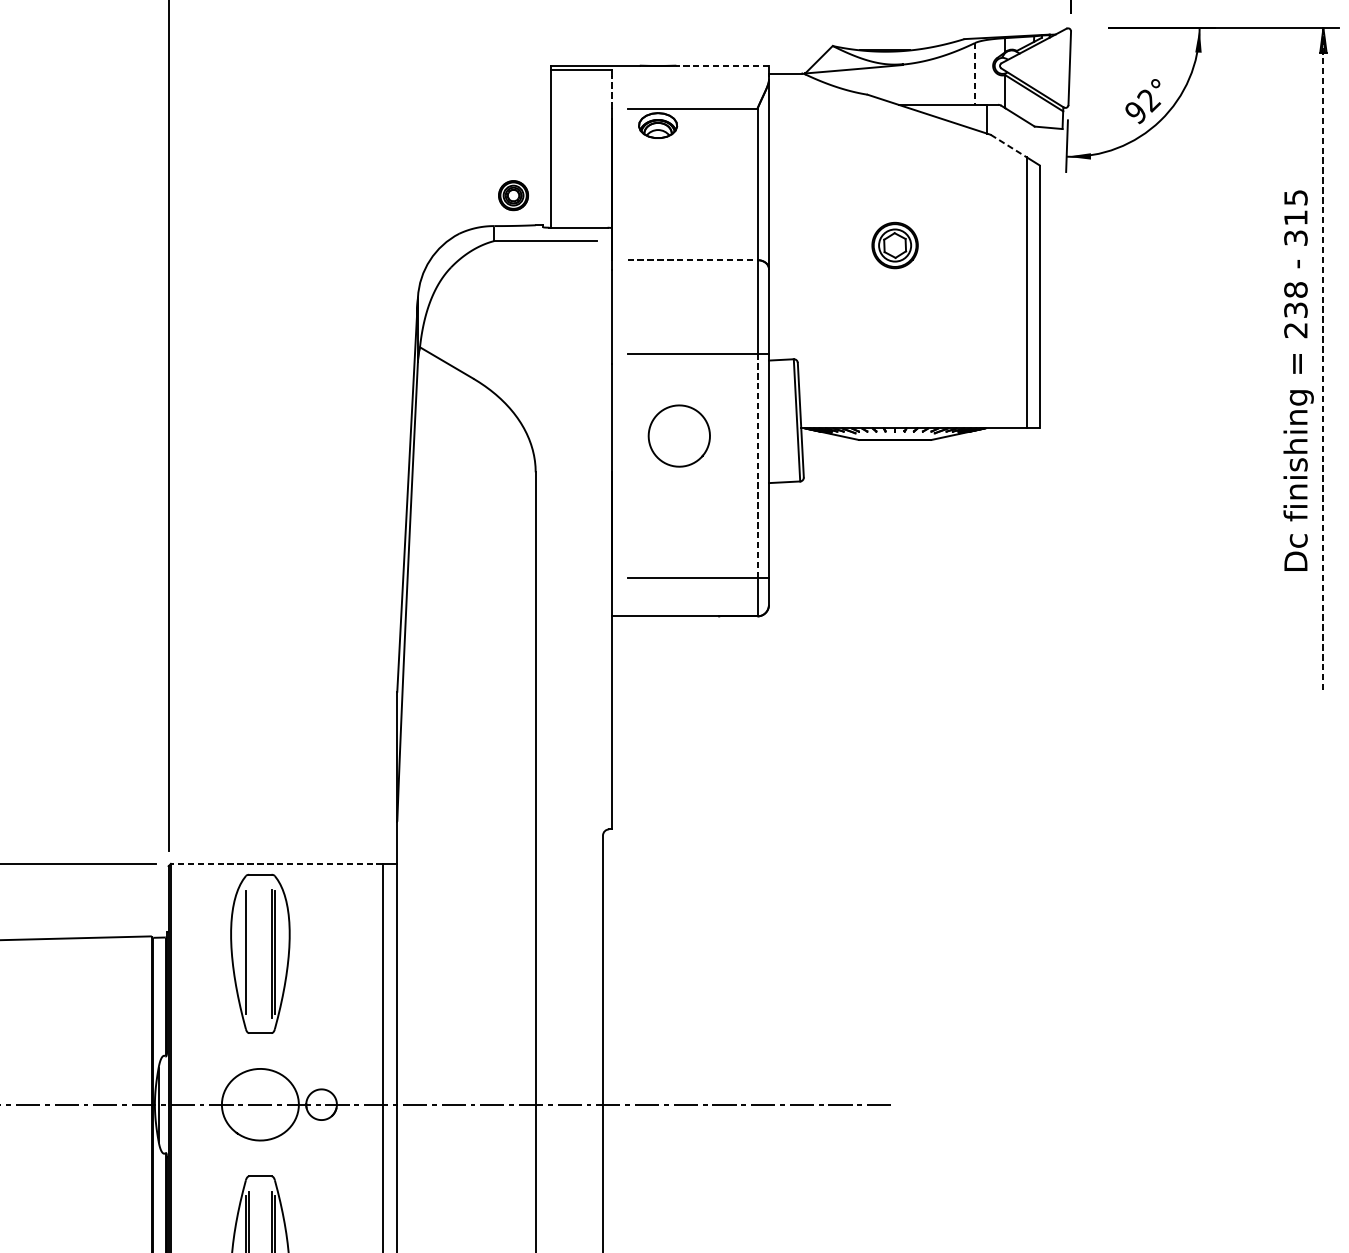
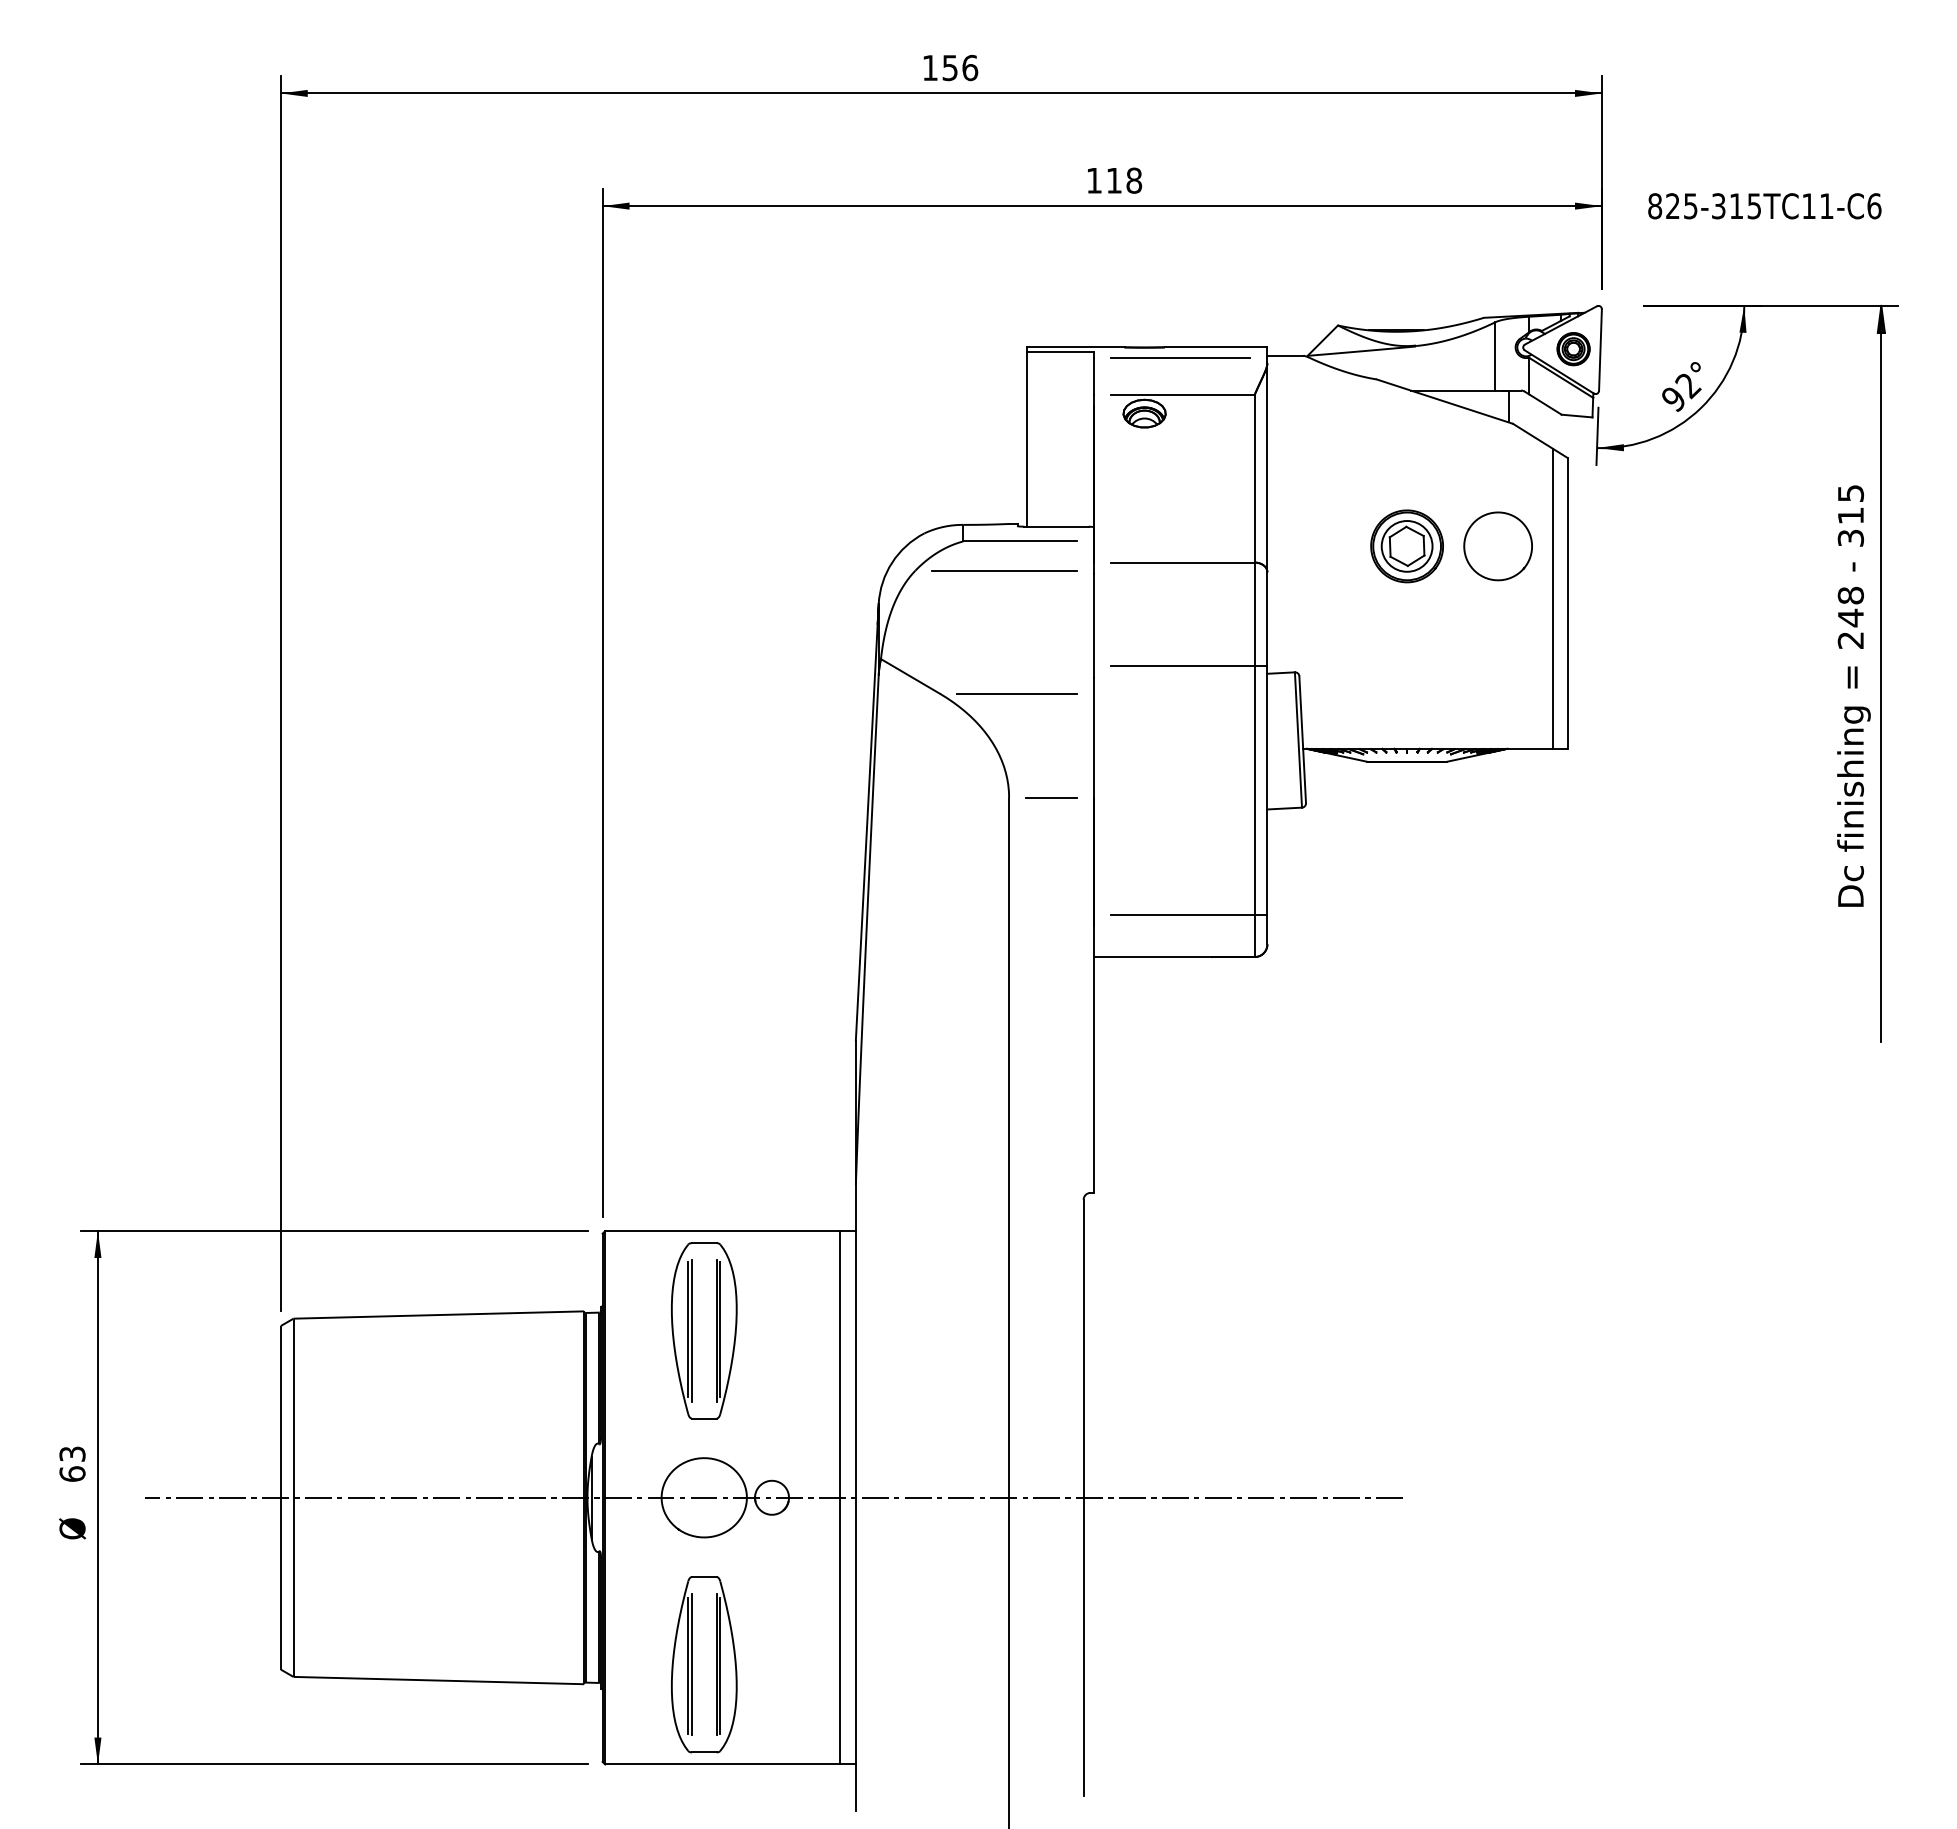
line: (722, 65) -> (1215, 347), dashed -> solid
line: (974, 74) -> (1495, 356), dashed -> solid
line: (690, 75) -> (1180, 358), added
line: (611, 92) -> (1093, 376), dashed -> solid
line: (1009, 146) -> (1533, 436), dashed -> solid
part: (513, 195) -> (1573, 349), moved
part: (894, 245) -> (1406, 546), size x1.43
line: (692, 260) -> (1182, 562), dashed -> solid
line: (531, 267) -> (1004, 570), added
text: (1295, 309) -> (1850, 617), 238 -> 248
line: (1323, 360) -> (1881, 673), dashed -> solid
line: (542, 378) -> (1016, 693), added
curve: (651, 446) -> (1467, 557), moved
line: (757, 465) -> (1254, 790), dashed -> solid
line: (573, 472) -> (1051, 797), added
line: (275, 864) -> (721, 1231), dashed -> solid
line: (248, 953) -> (691, 1330), added

